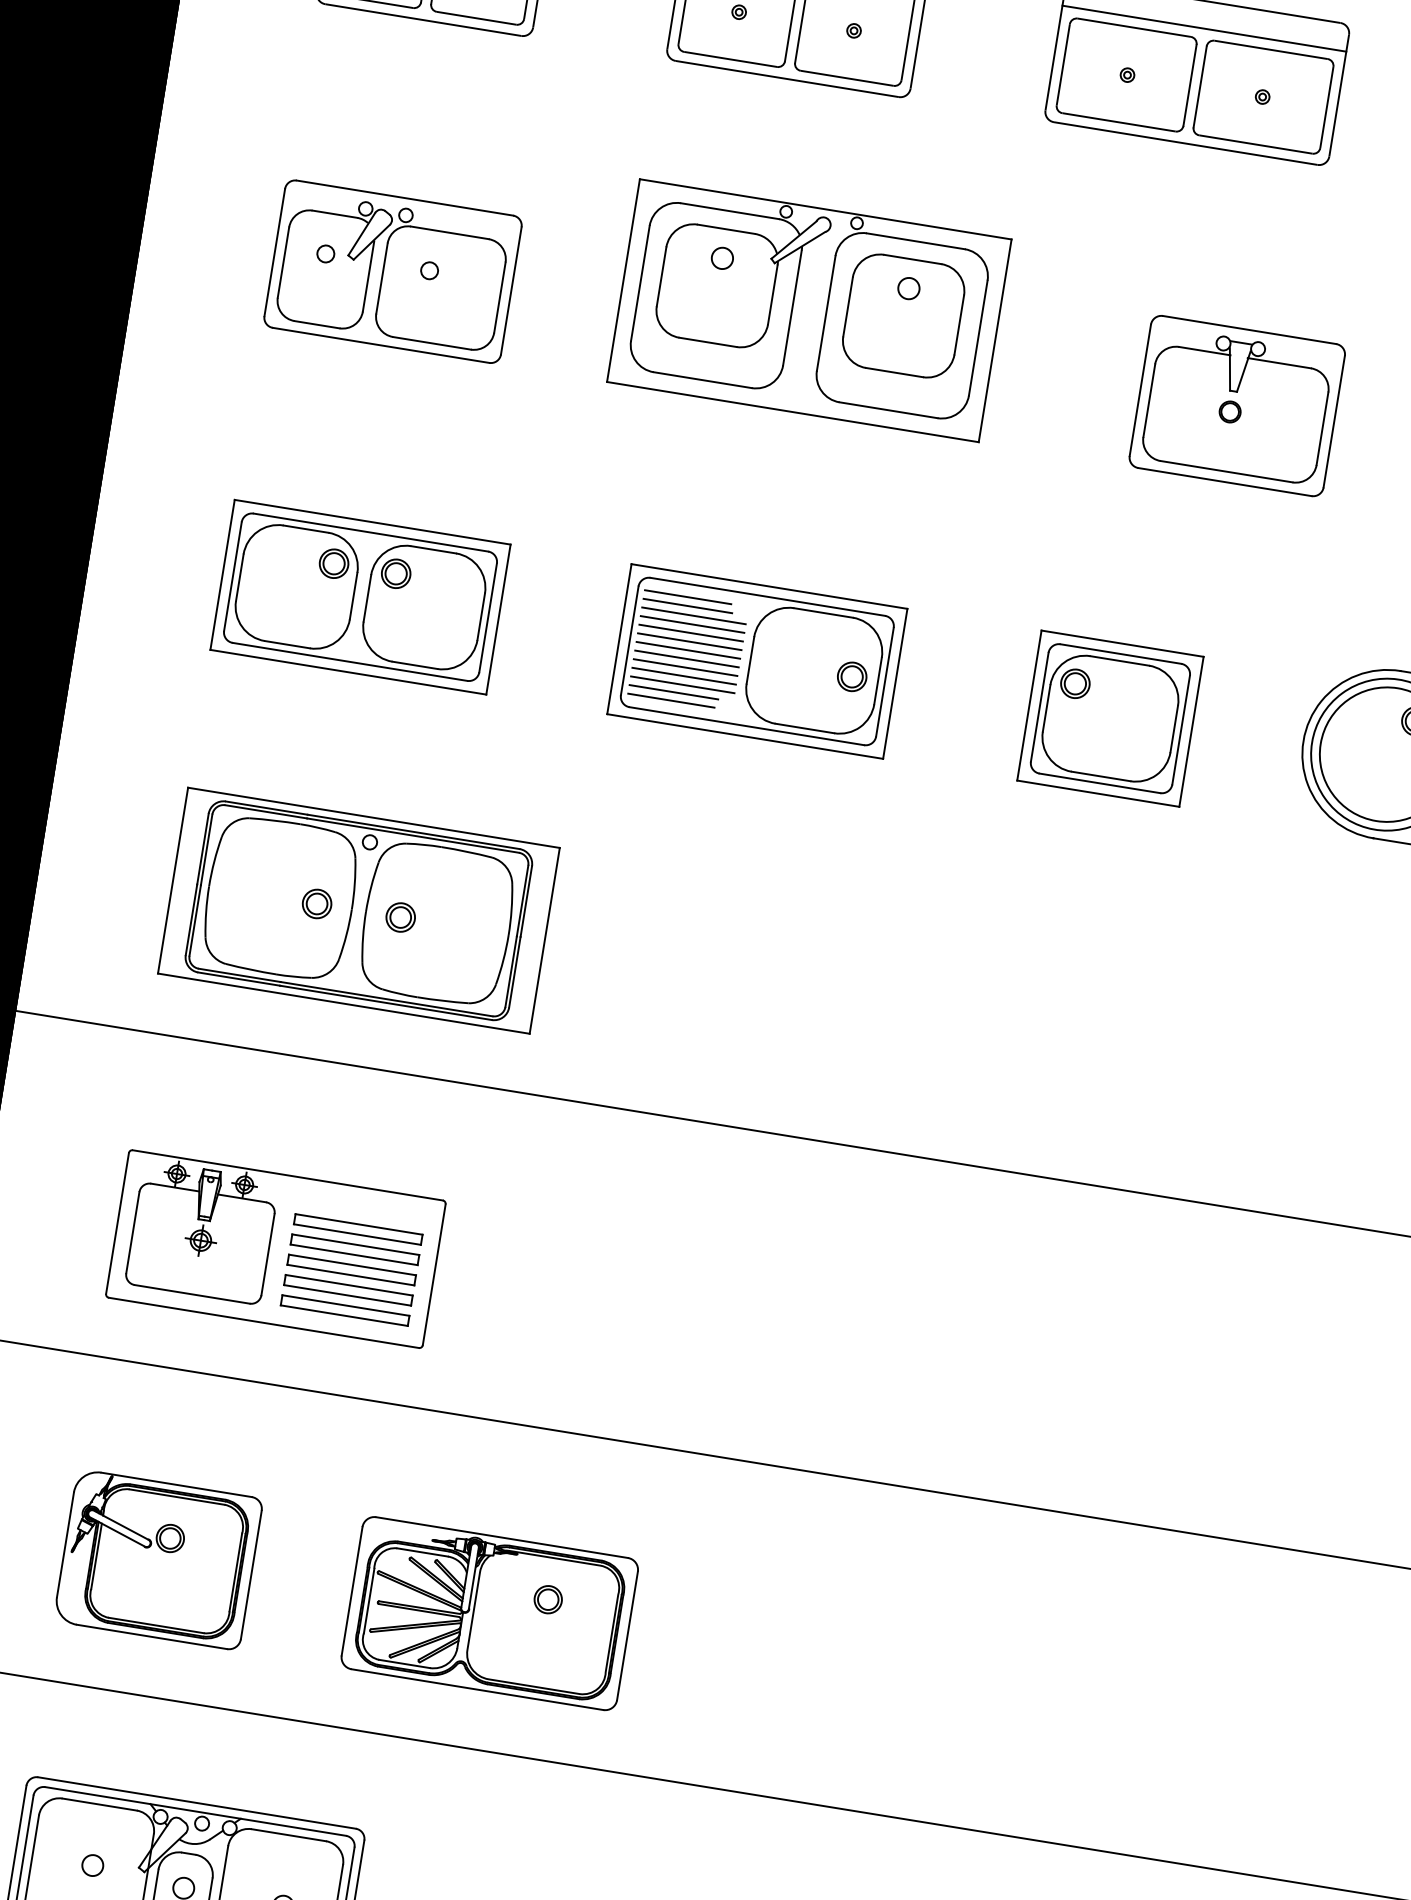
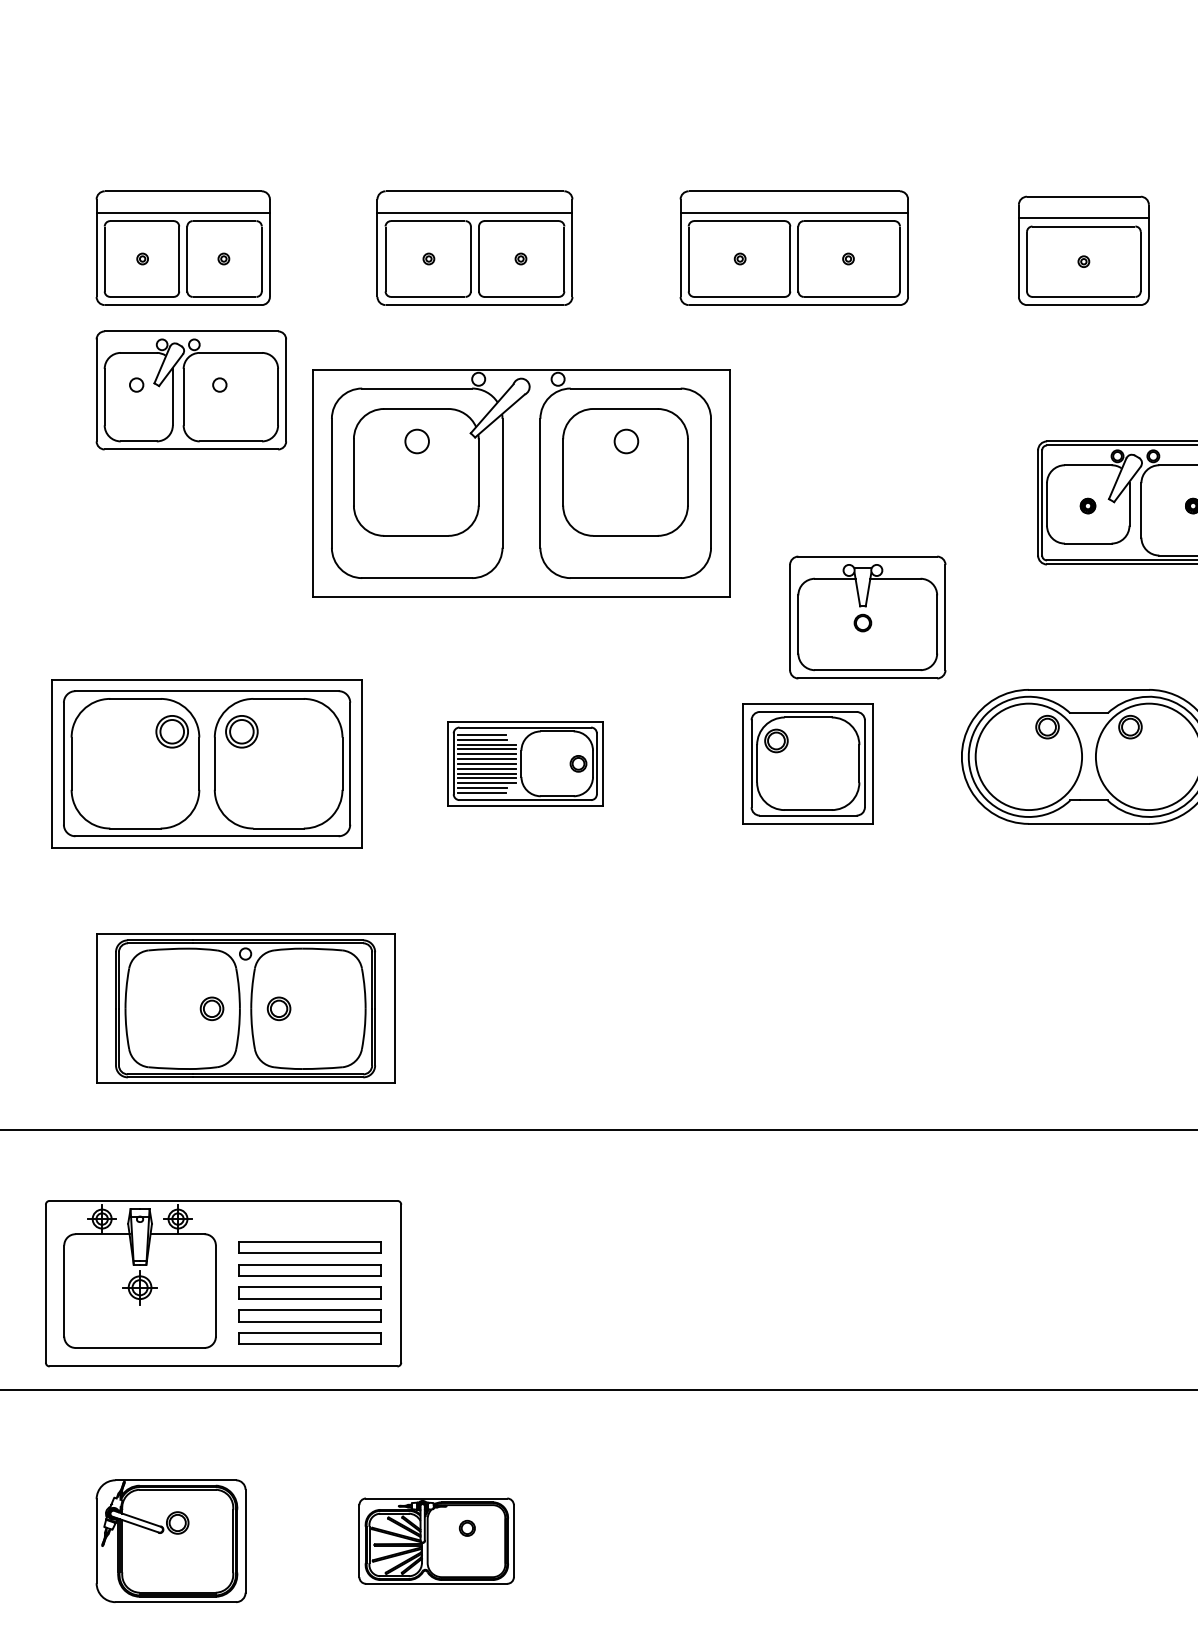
part: (391, 271) -> (190, 390), moved
part: (809, 309) -> (521, 482), size x1.4
part: (1236, 405) -> (867, 617), moved
part: (360, 596) -> (207, 763), size x1.4
part: (757, 661) -> (525, 763), size x0.7
part: (275, 1248) -> (223, 1283), size x1.4
part: (489, 1612) -> (436, 1540), size x0.7

